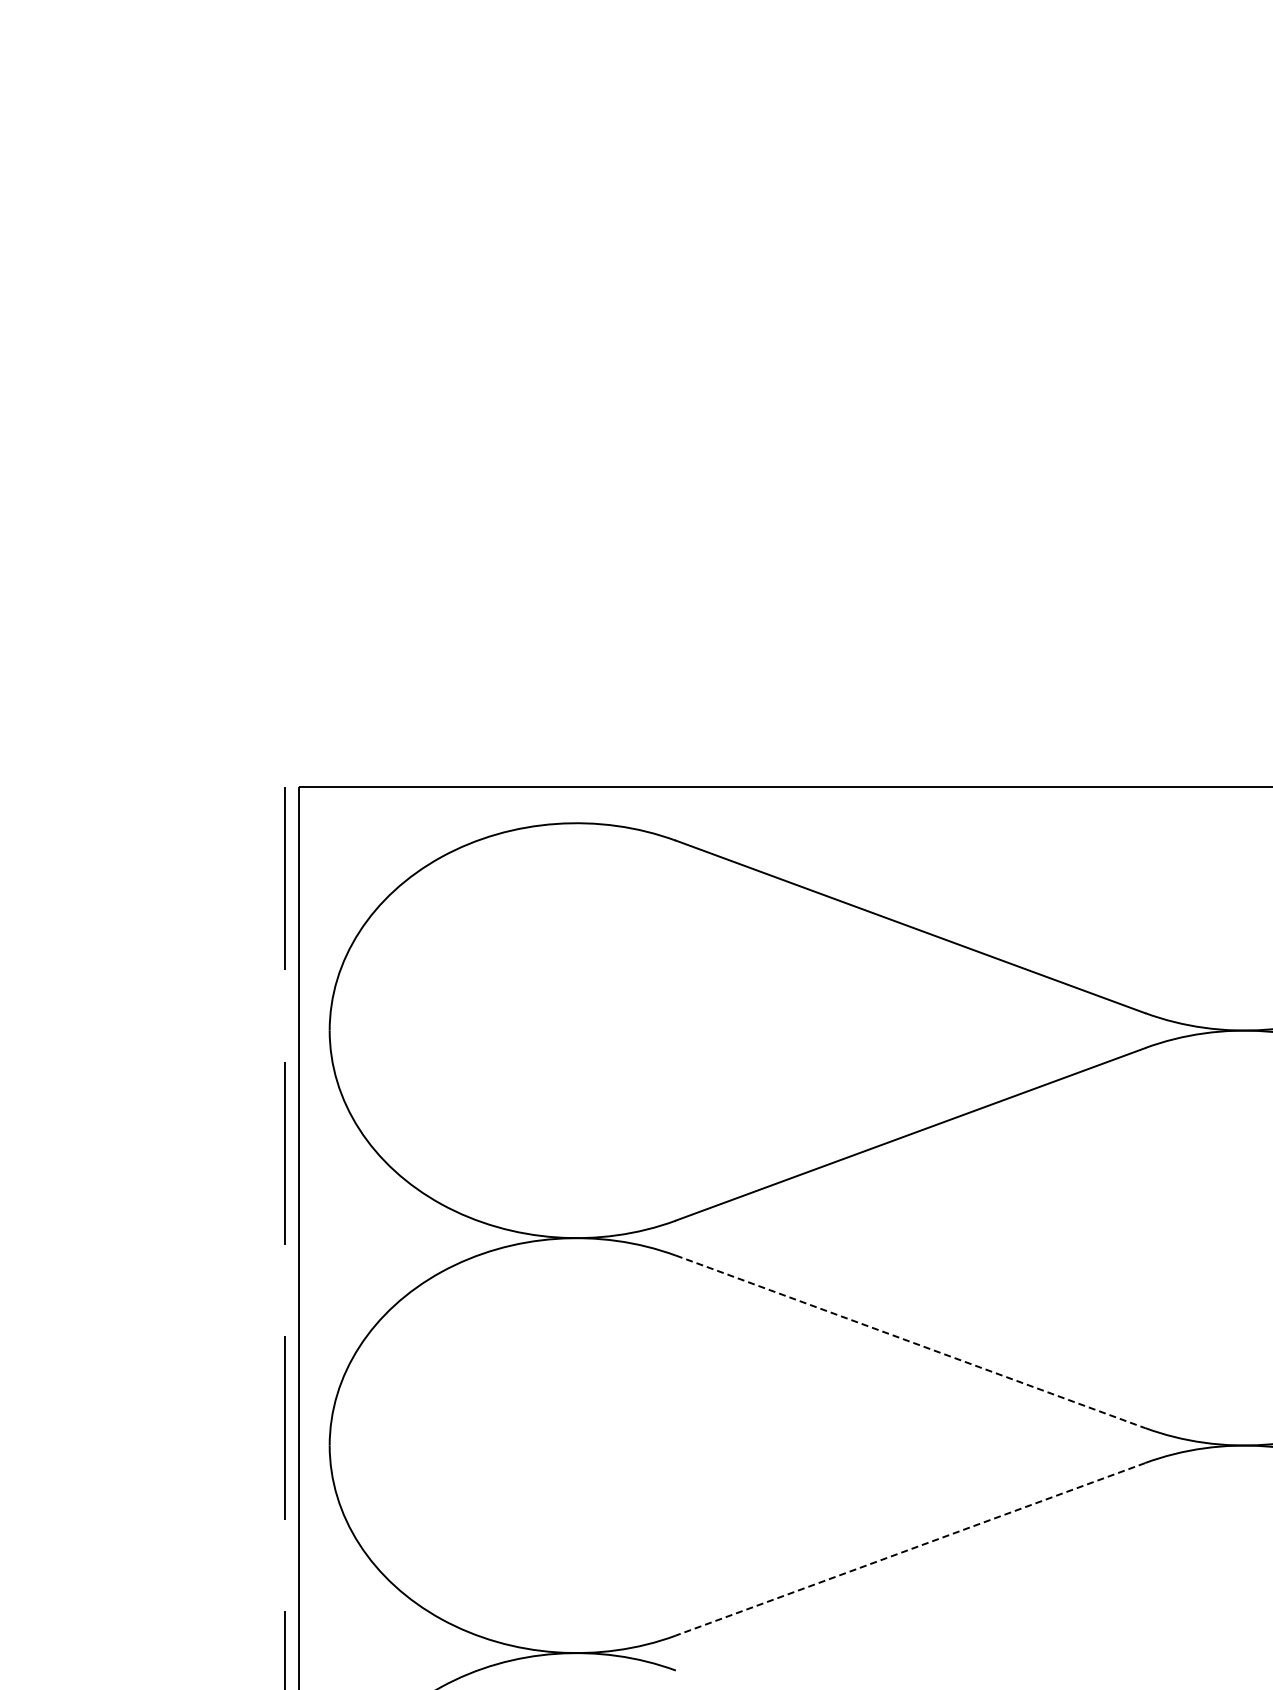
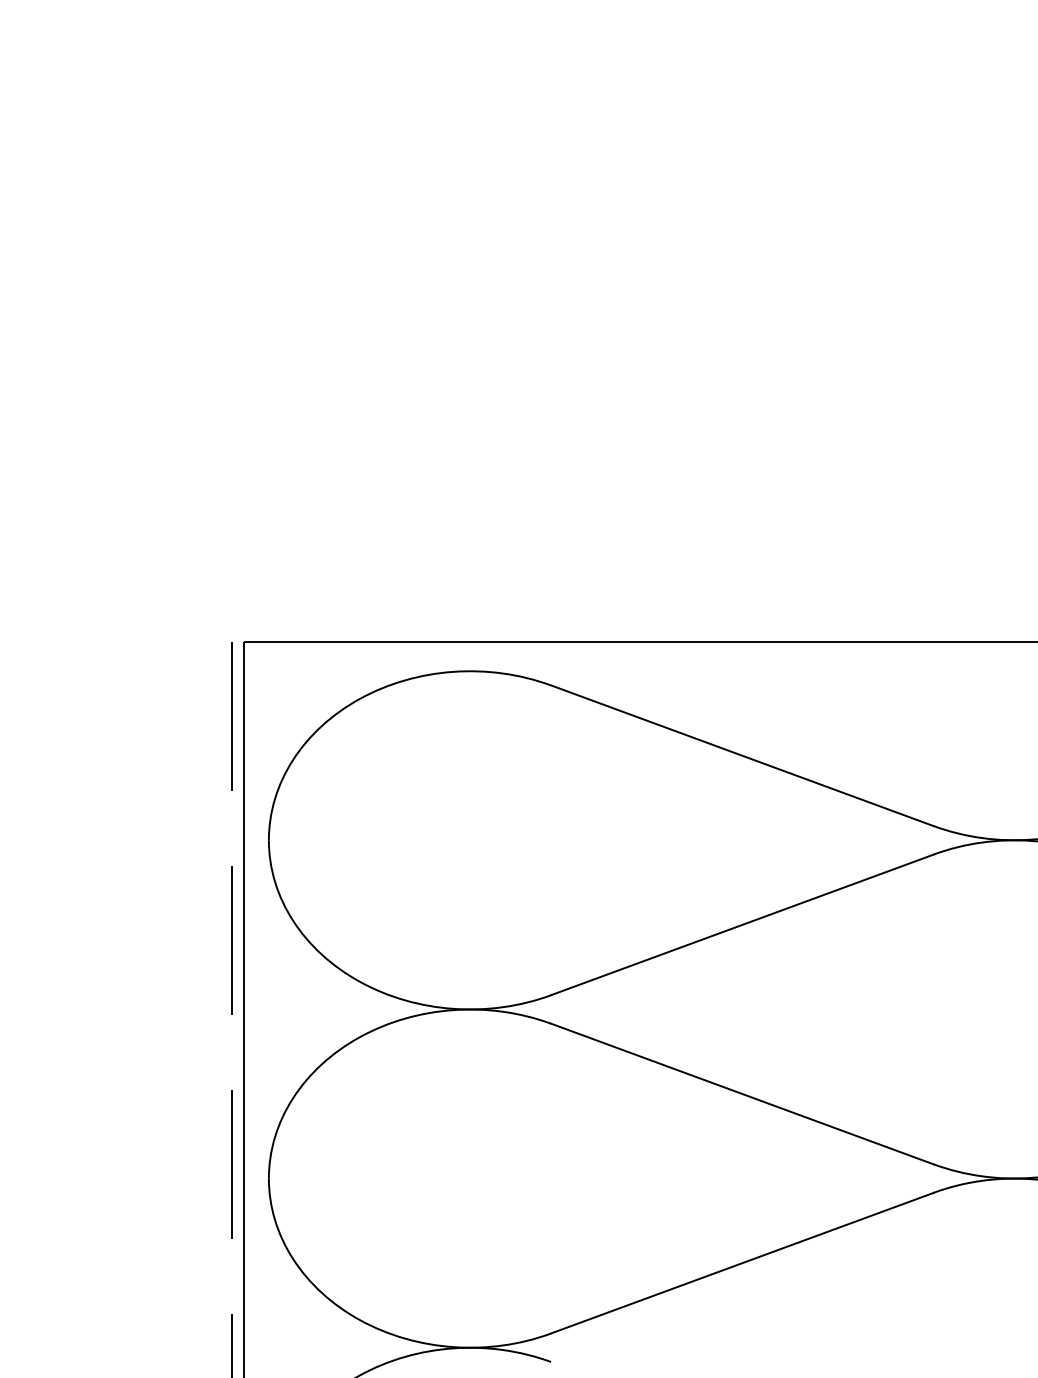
line: (911, 1342) -> (743, 1094), dashed -> solid
line: (910, 1549) -> (742, 1263), dashed -> solid

